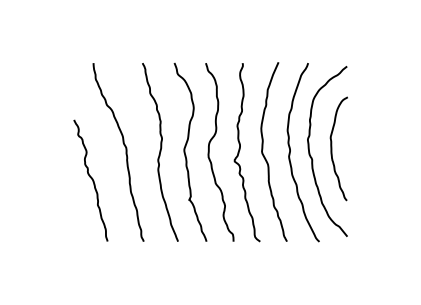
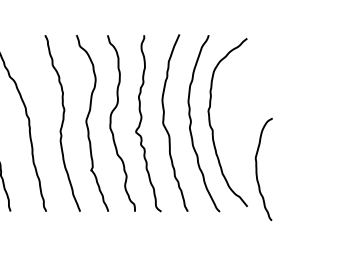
curve: (332, 148) -> (257, 169), moved

